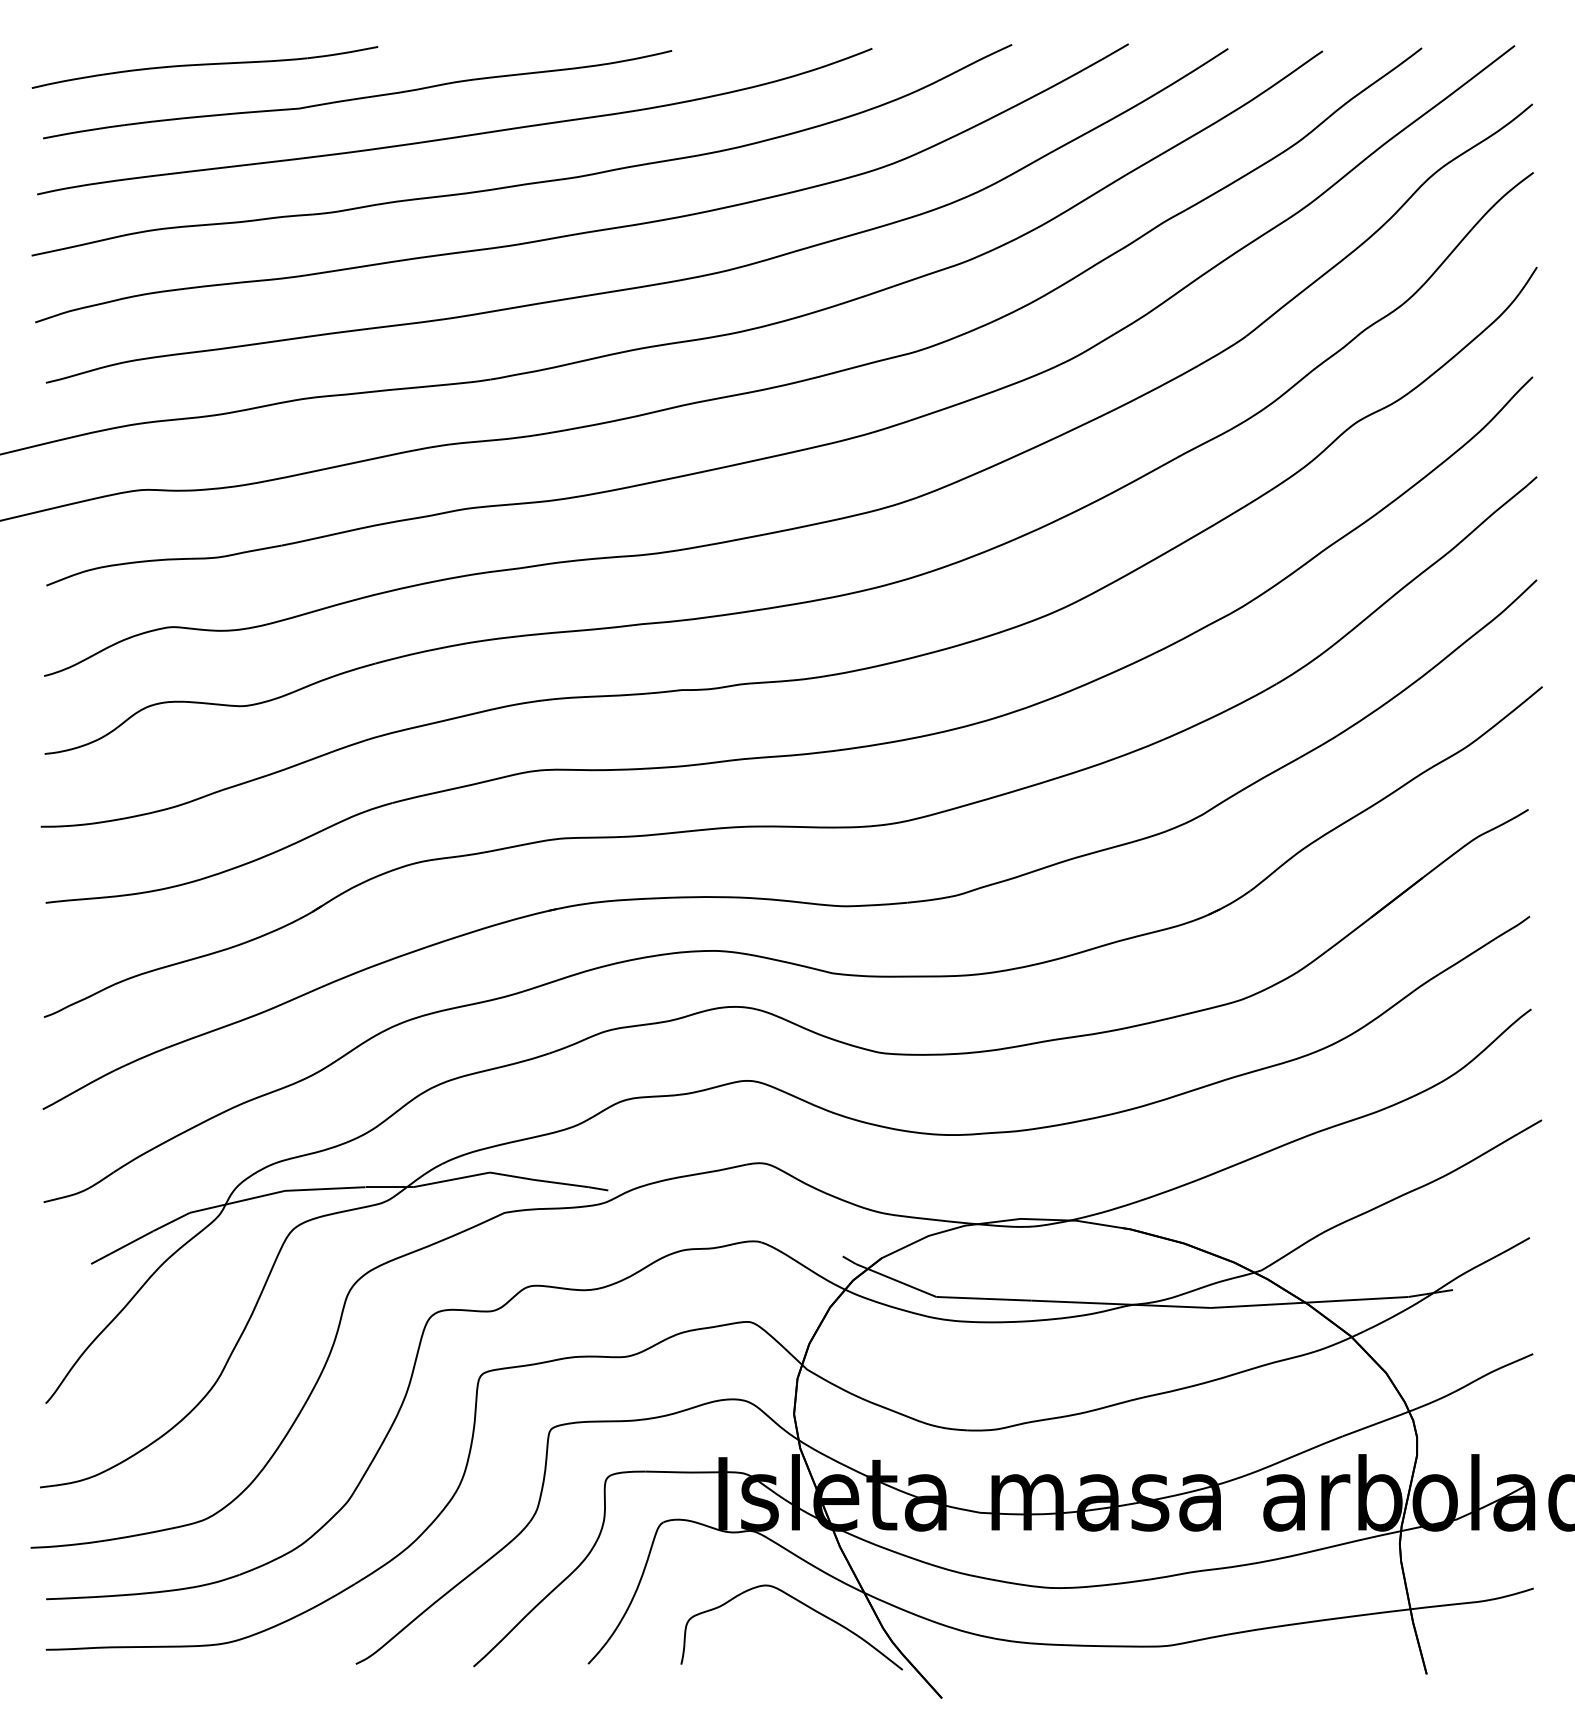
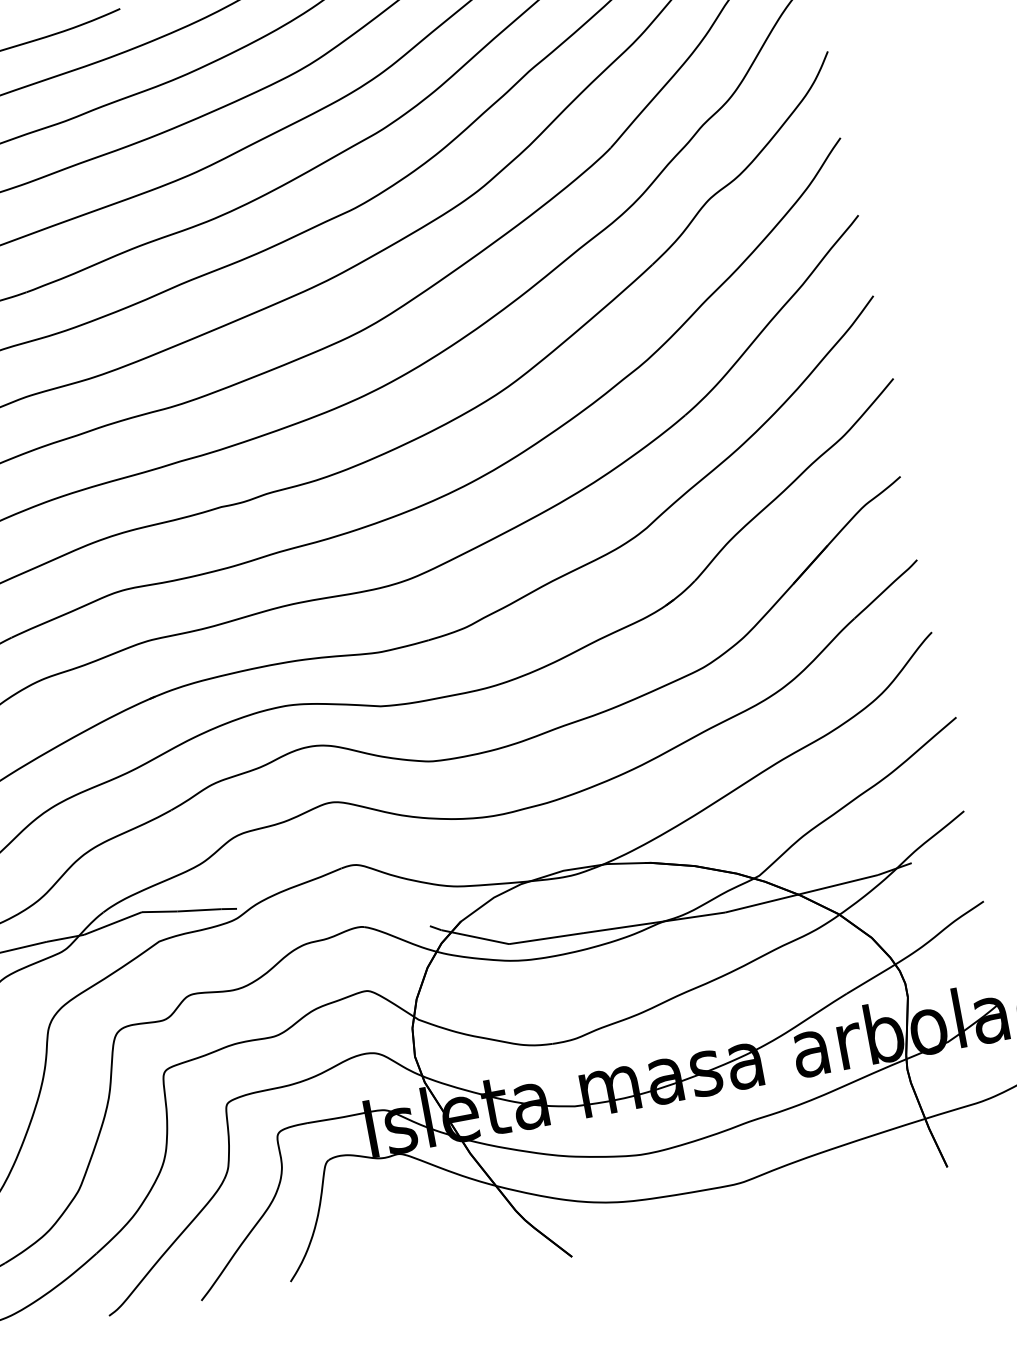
part: (802, 1604) -> (449, 1204), removed

